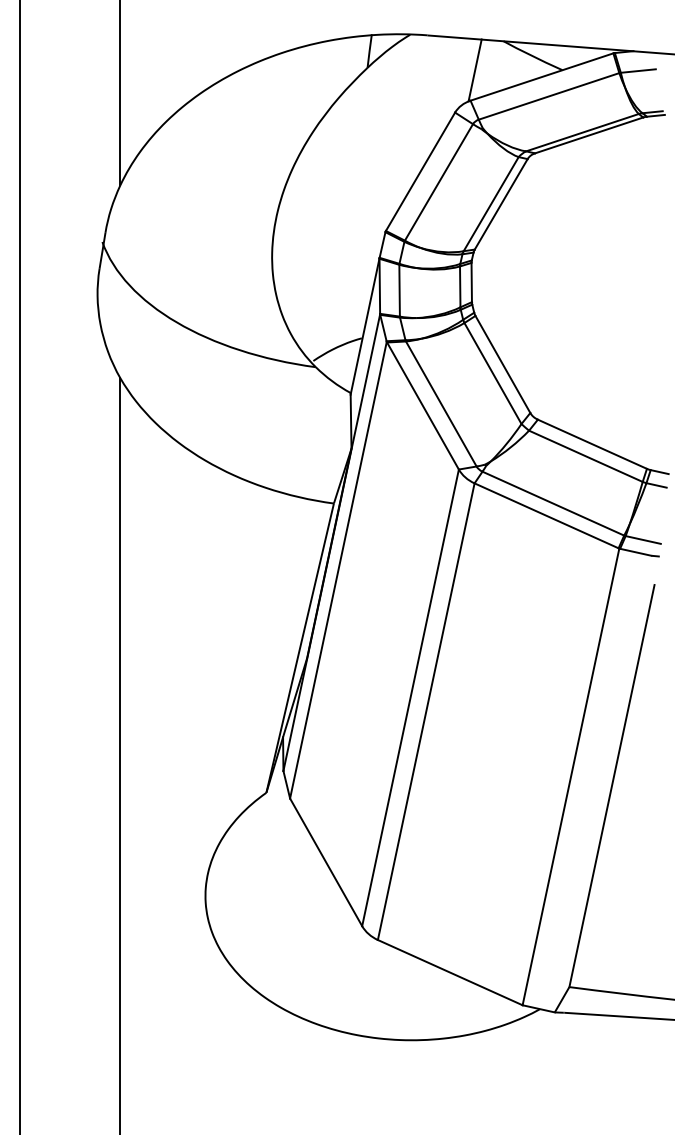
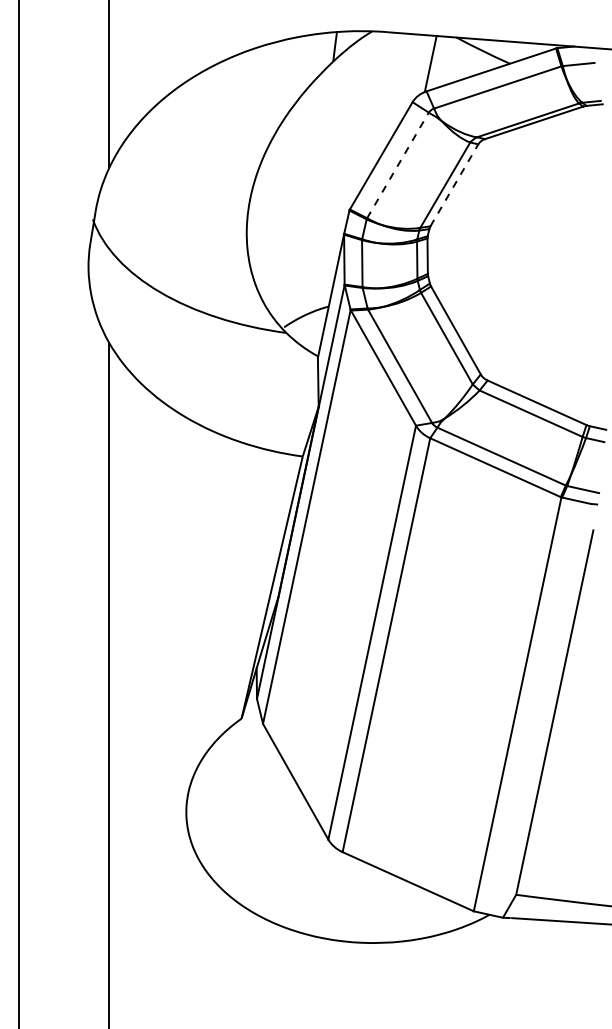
line: (439, 181) -> (398, 164), solid -> dashed
line: (501, 203) -> (454, 184), solid -> dashed

